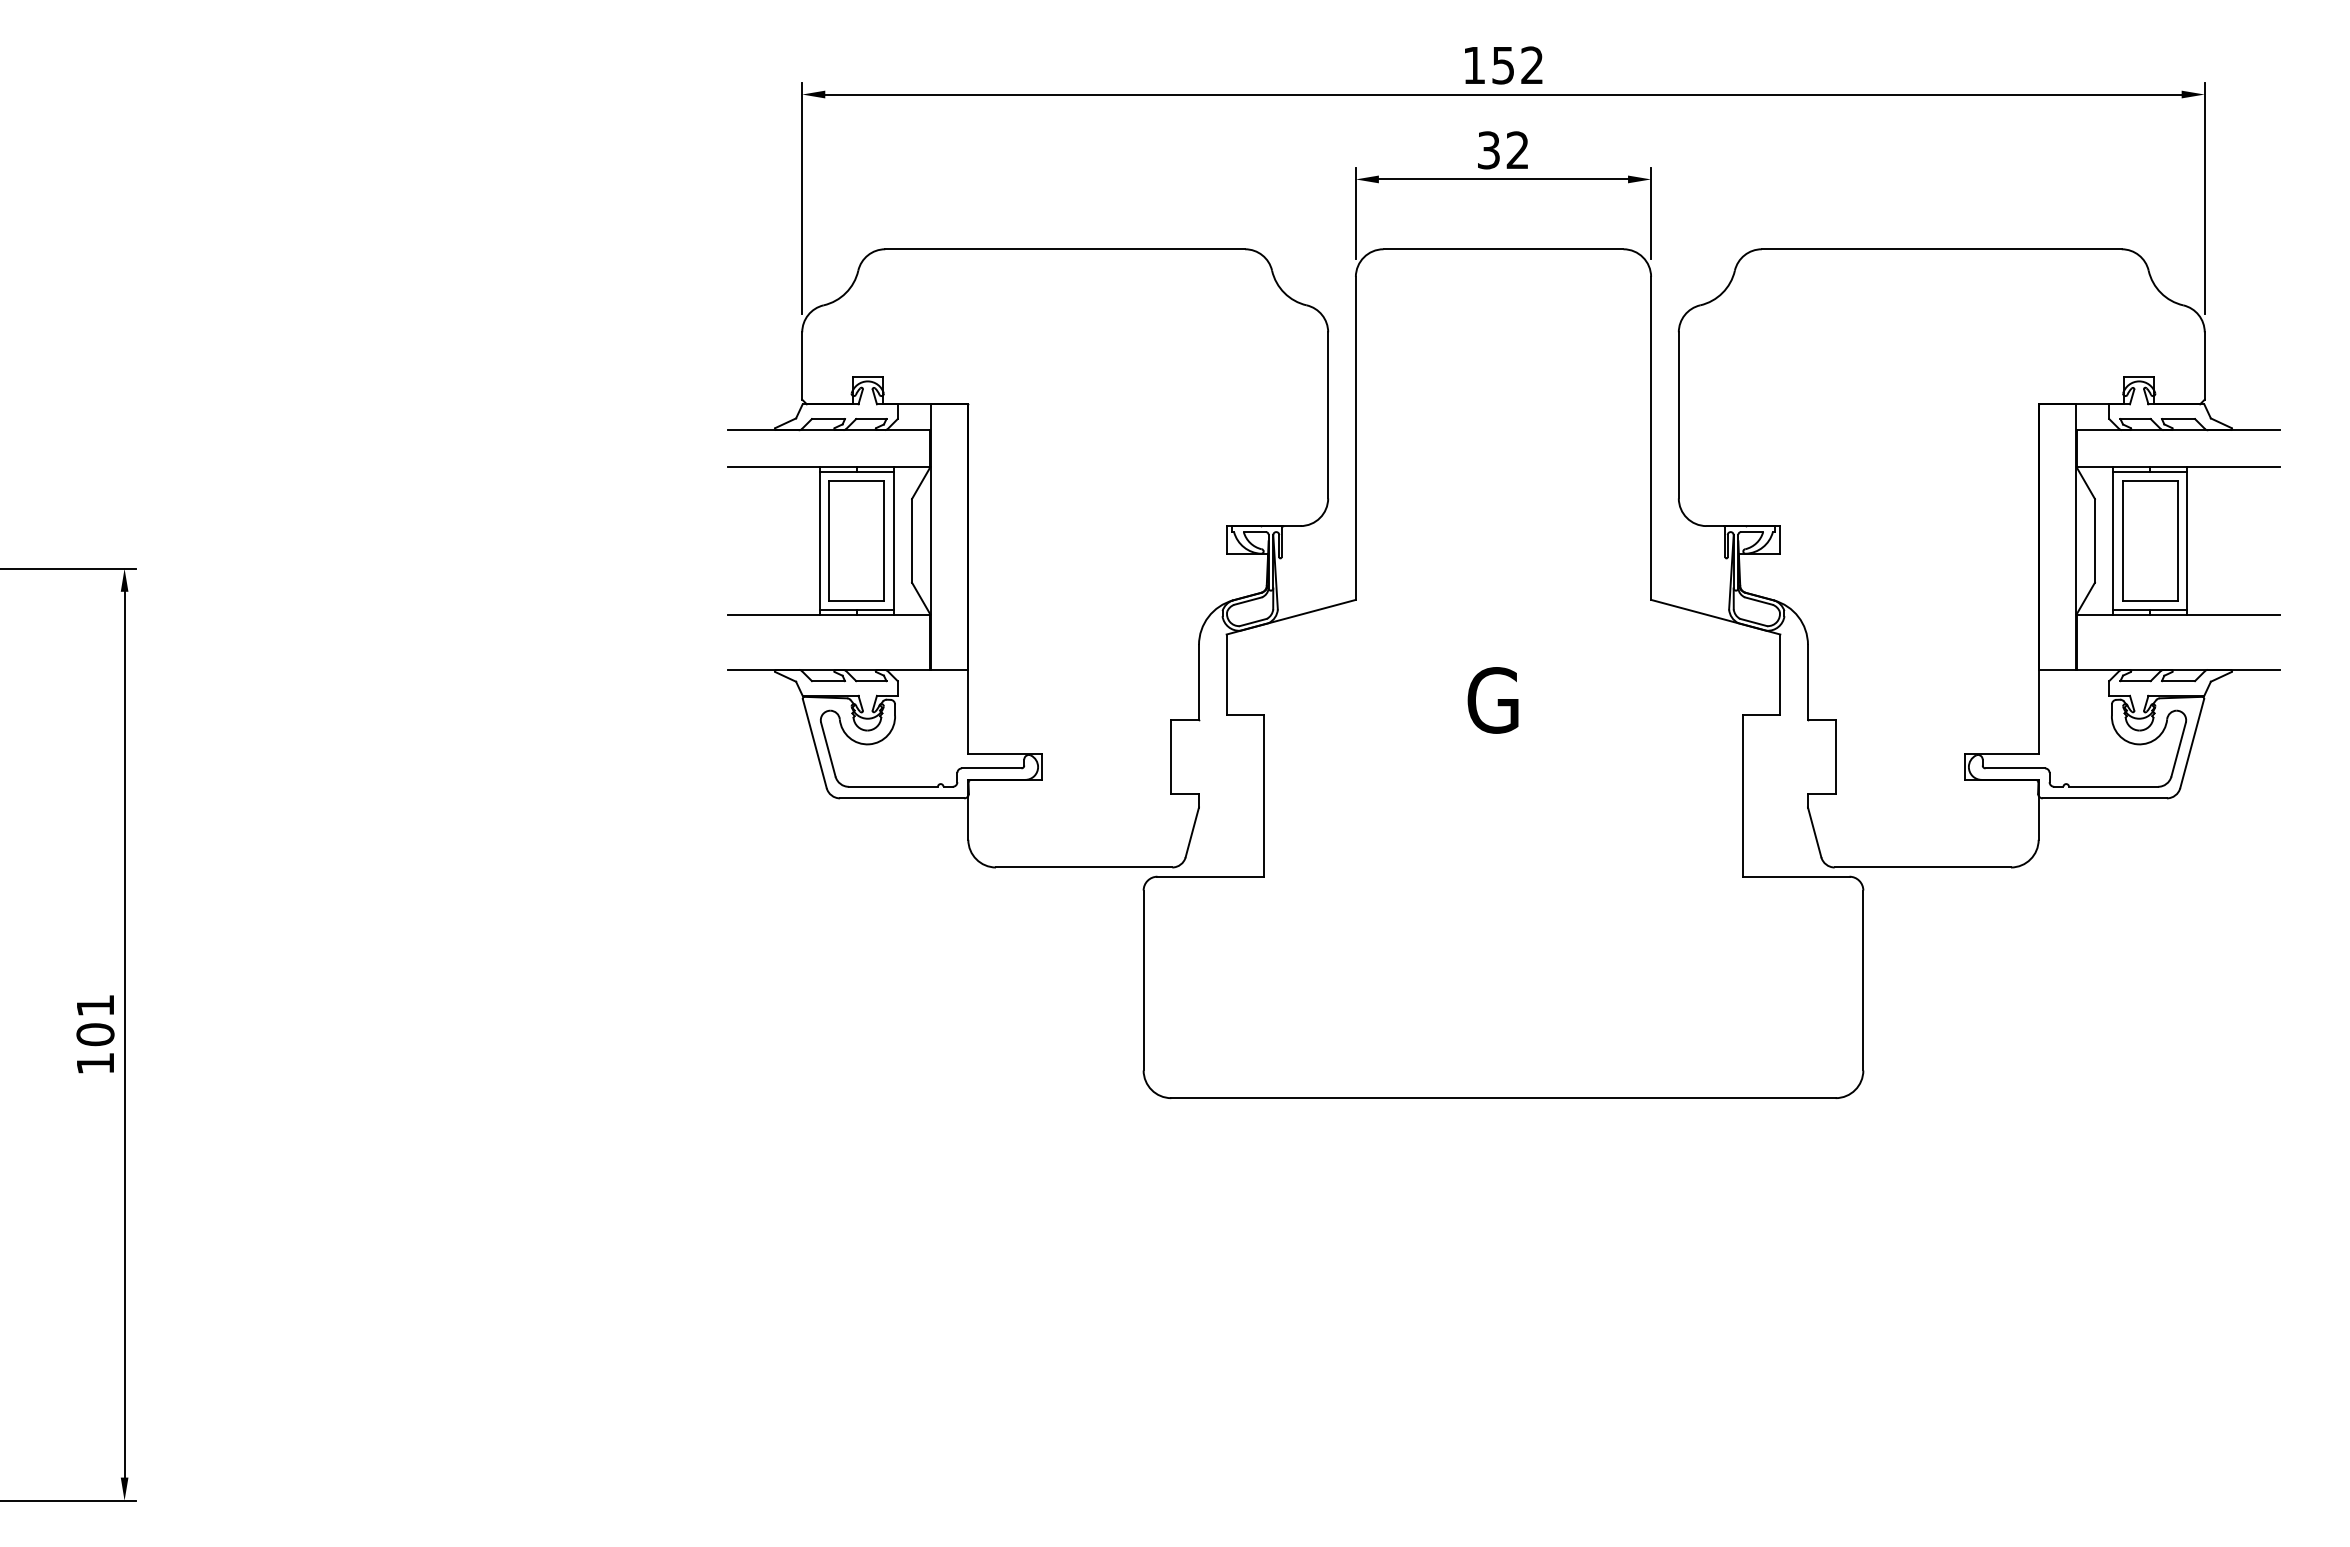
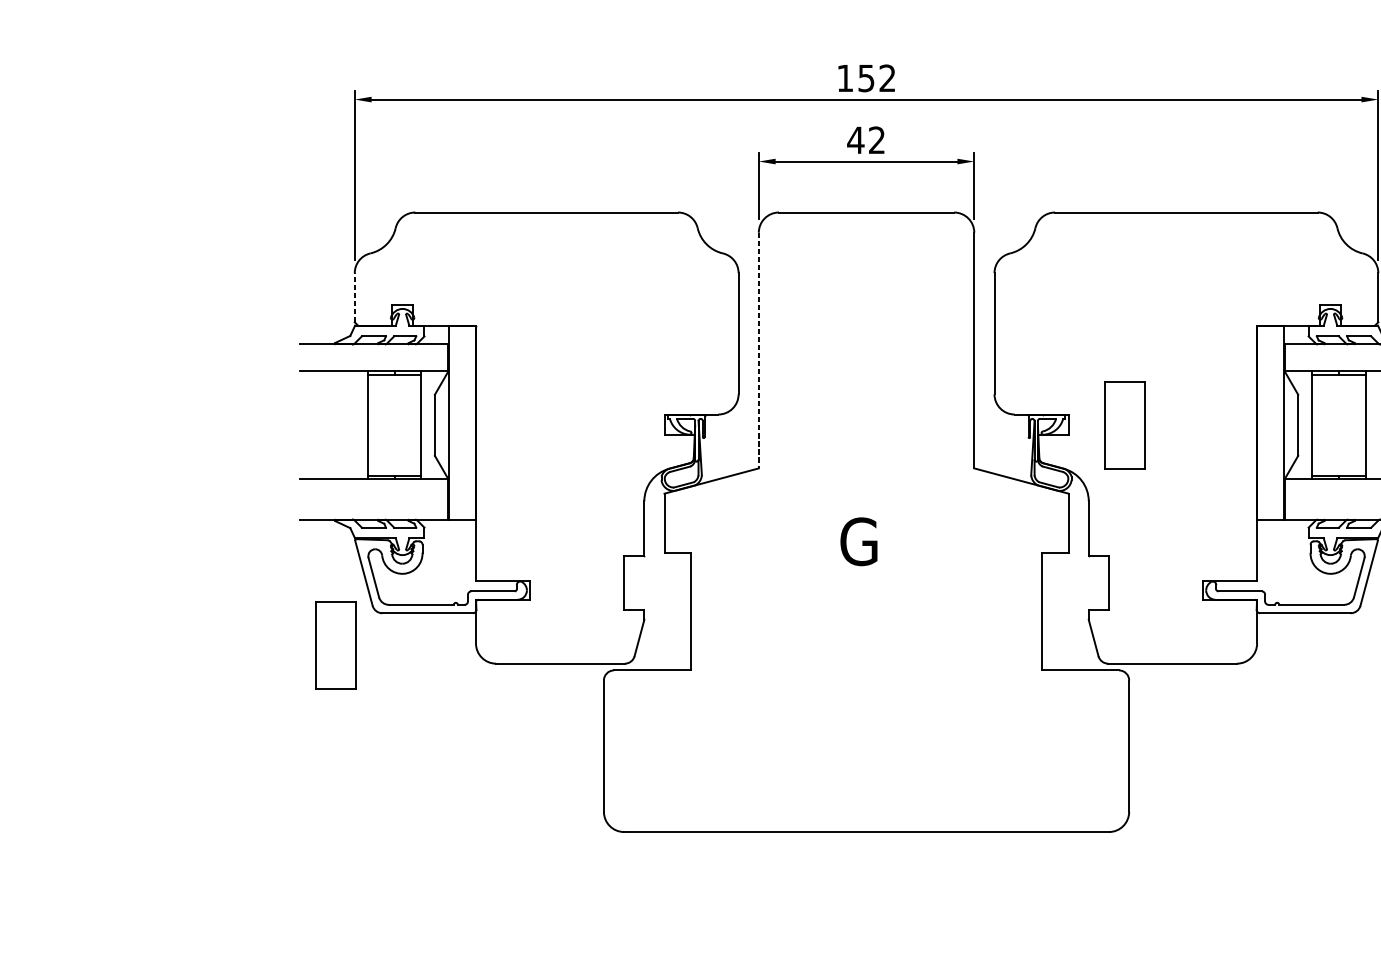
text: (1488, 150) -> (855, 140), 32 -> 42
line: (802, 366) -> (354, 298), solid -> dashed
line: (1355, 438) -> (758, 350), solid -> dashed
part: (856, 540) -> (335, 645), moved
part: (2150, 540) -> (1124, 425), moved

